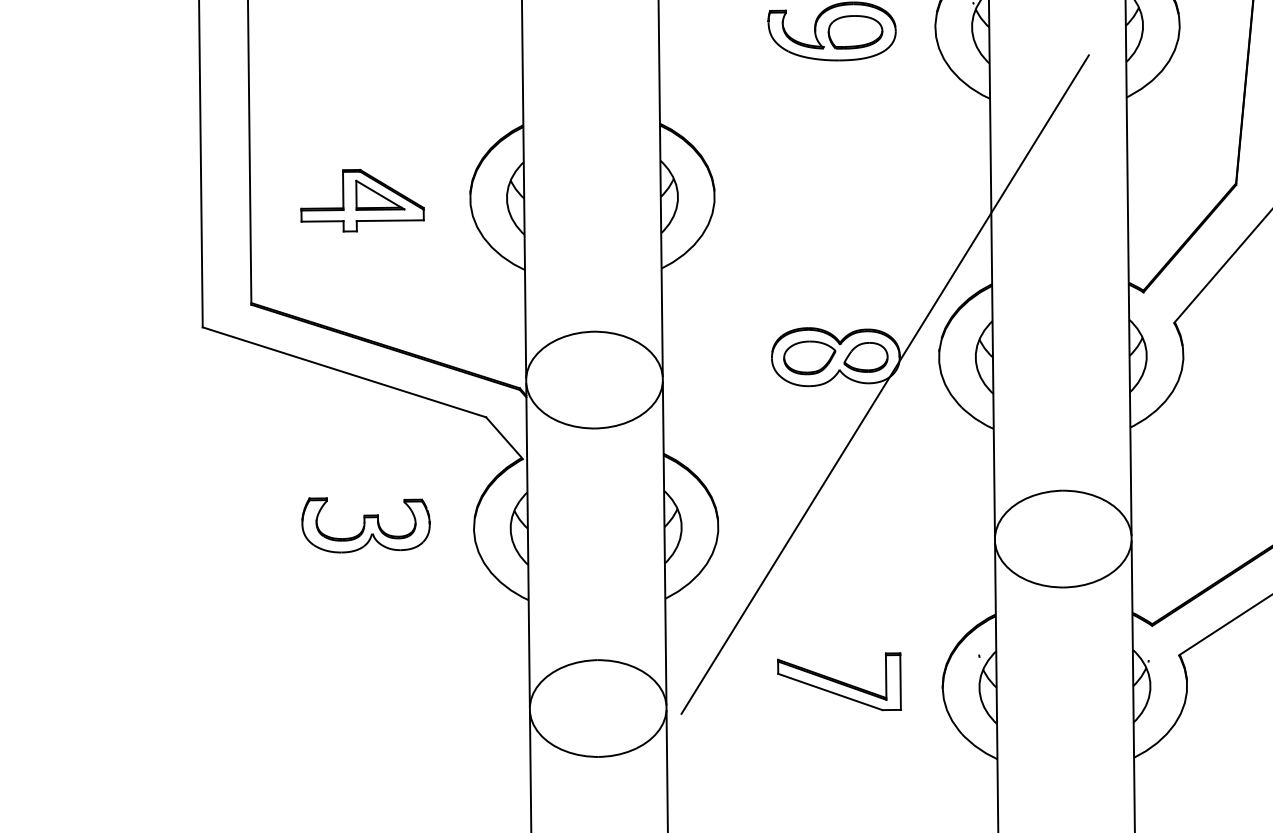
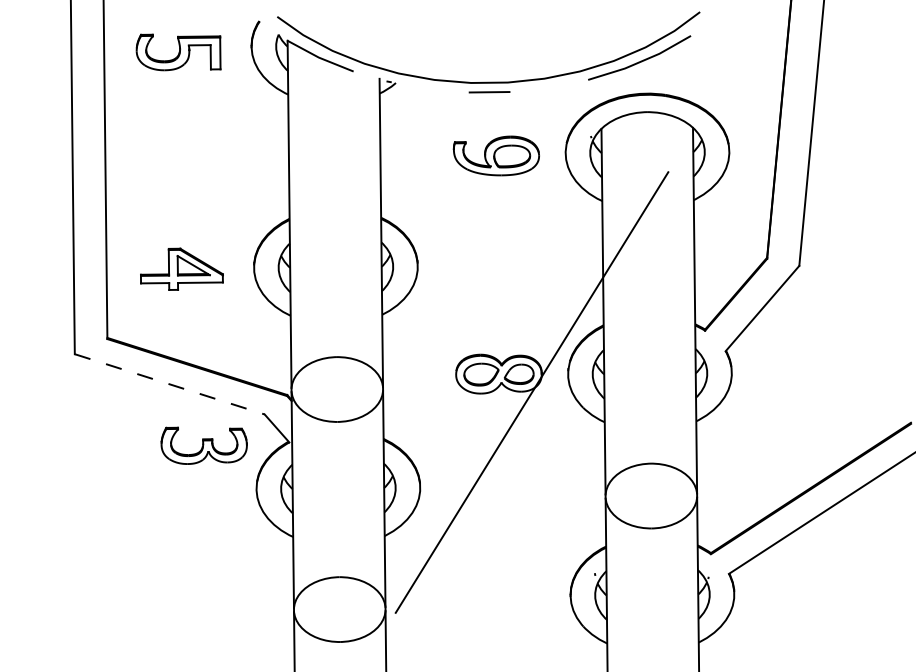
line: (344, 372) -> (169, 384), solid -> dashed
part: (364, 524) -> (203, 445), moved
part: (839, 681) -> (501, 591), removed

